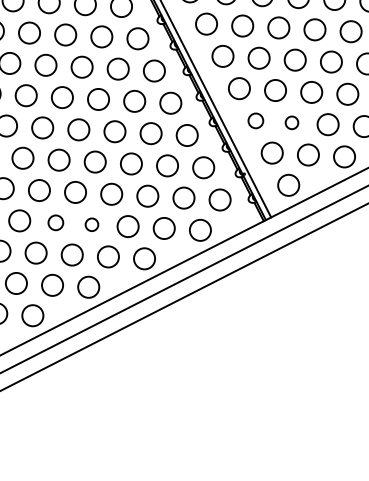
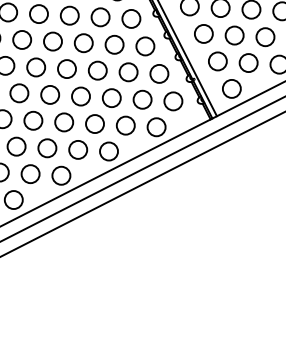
circle: (255, 120) -> (203, 33), size x1.43
circle: (291, 122) -> (234, 35), size x1.67
circle: (55, 222) -> (33, 120), size x1.43
circle: (91, 224) -> (63, 122), size x1.67

